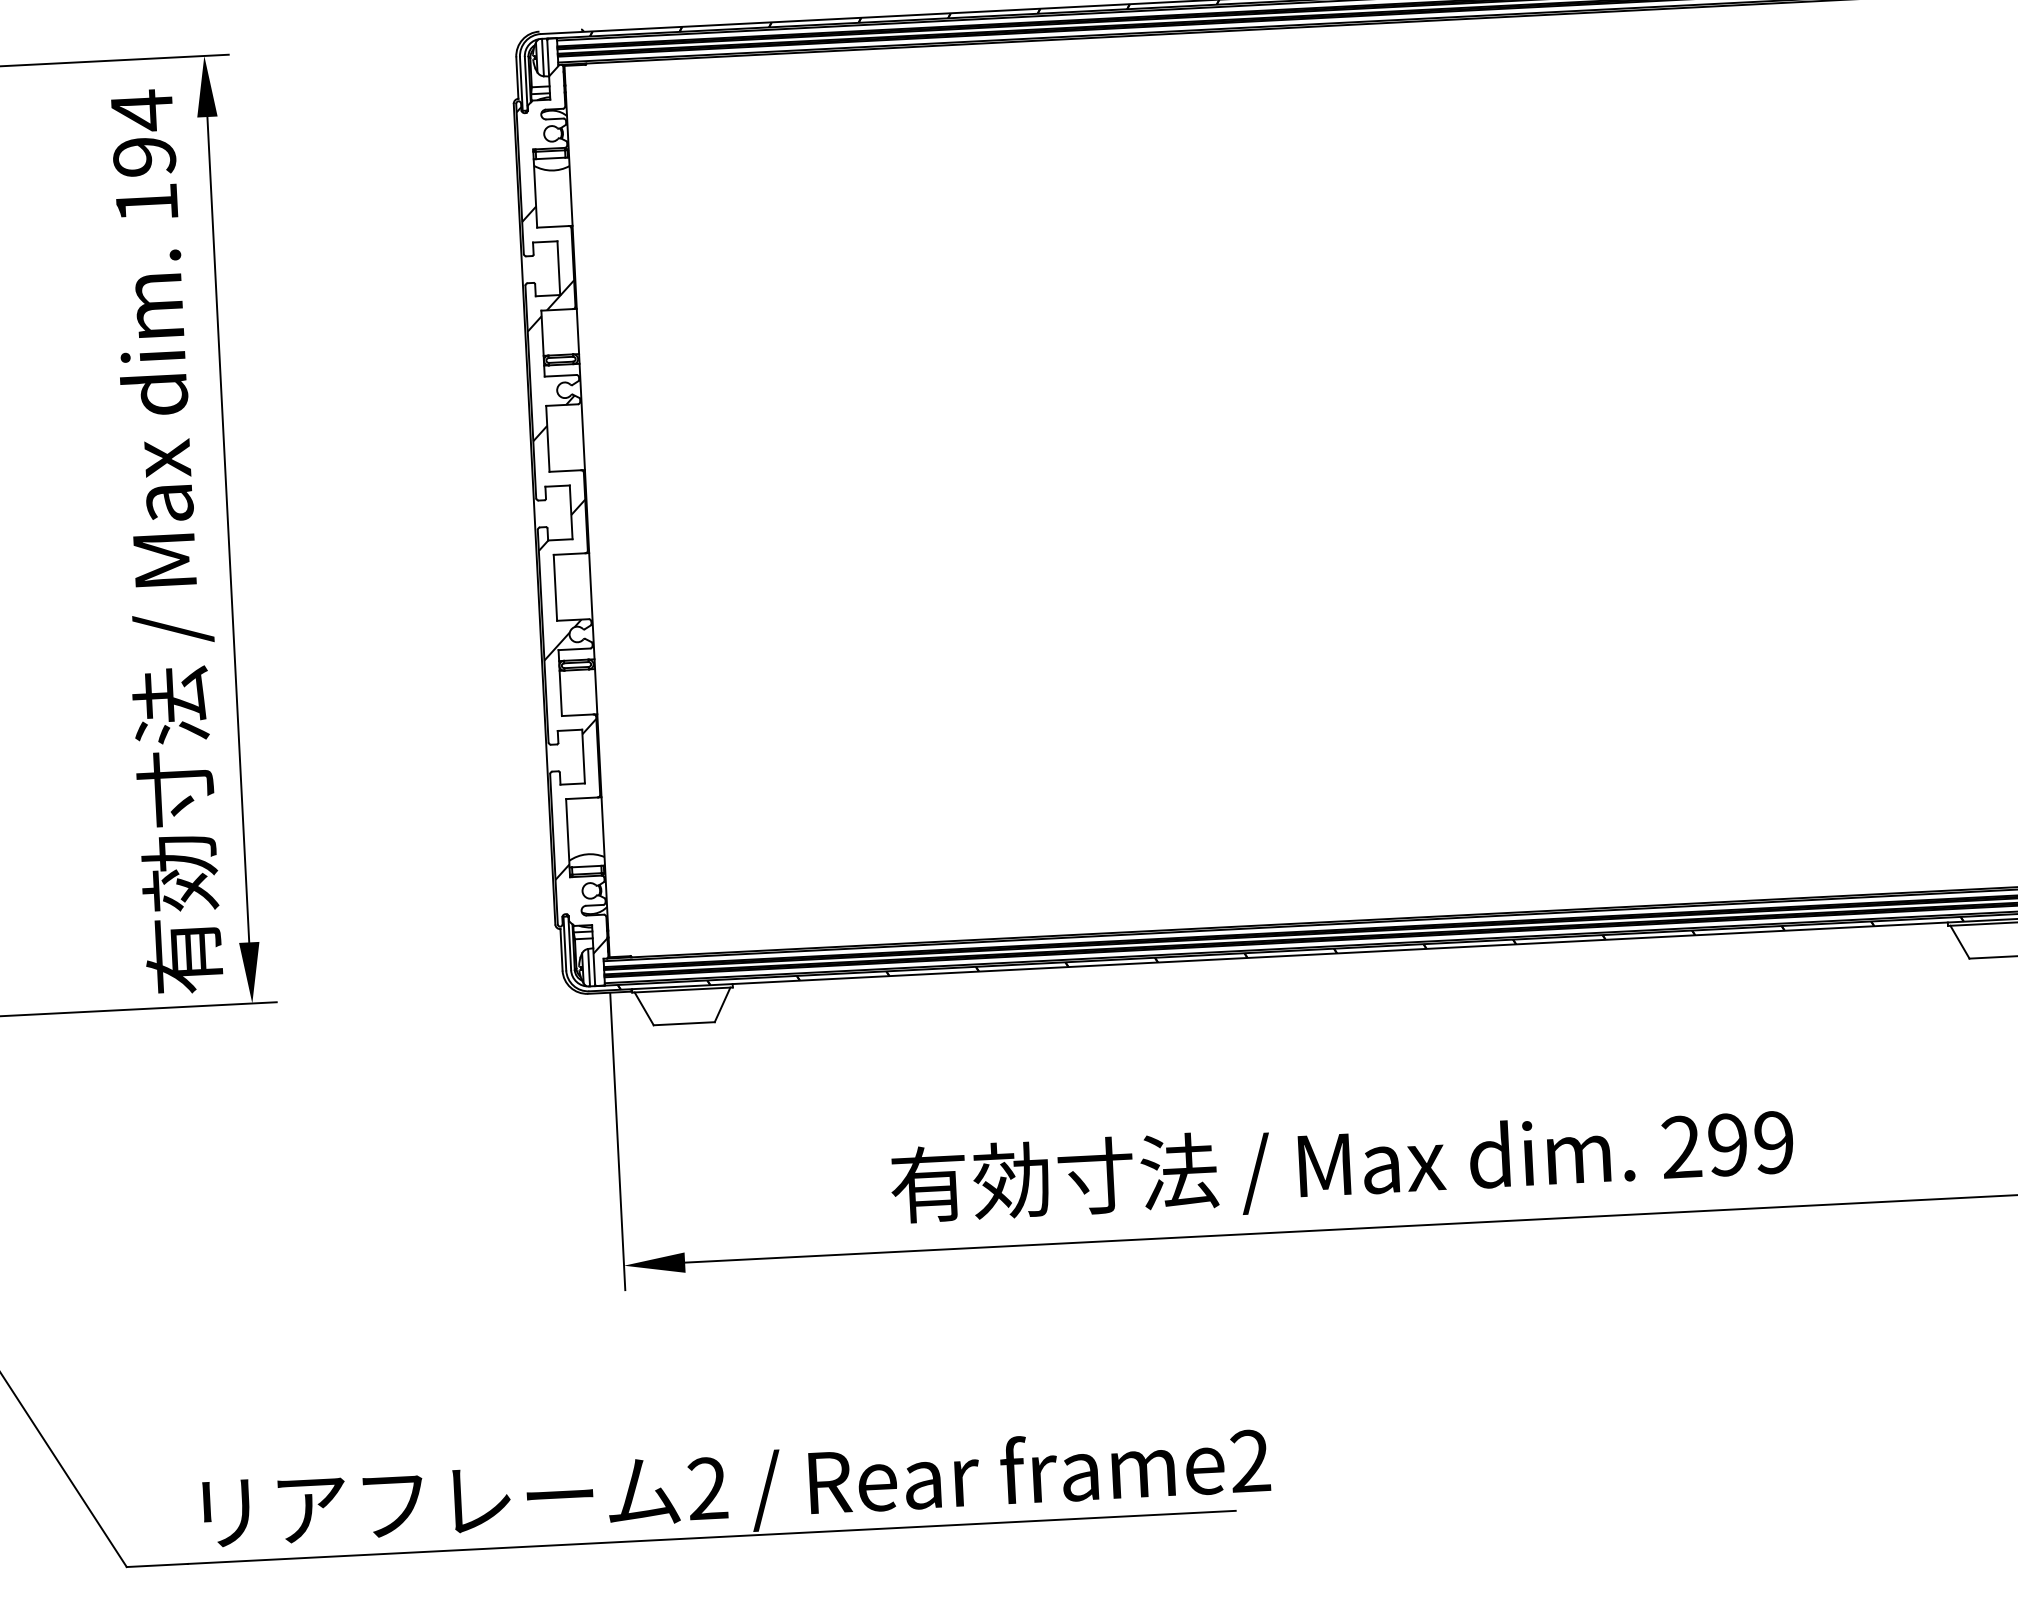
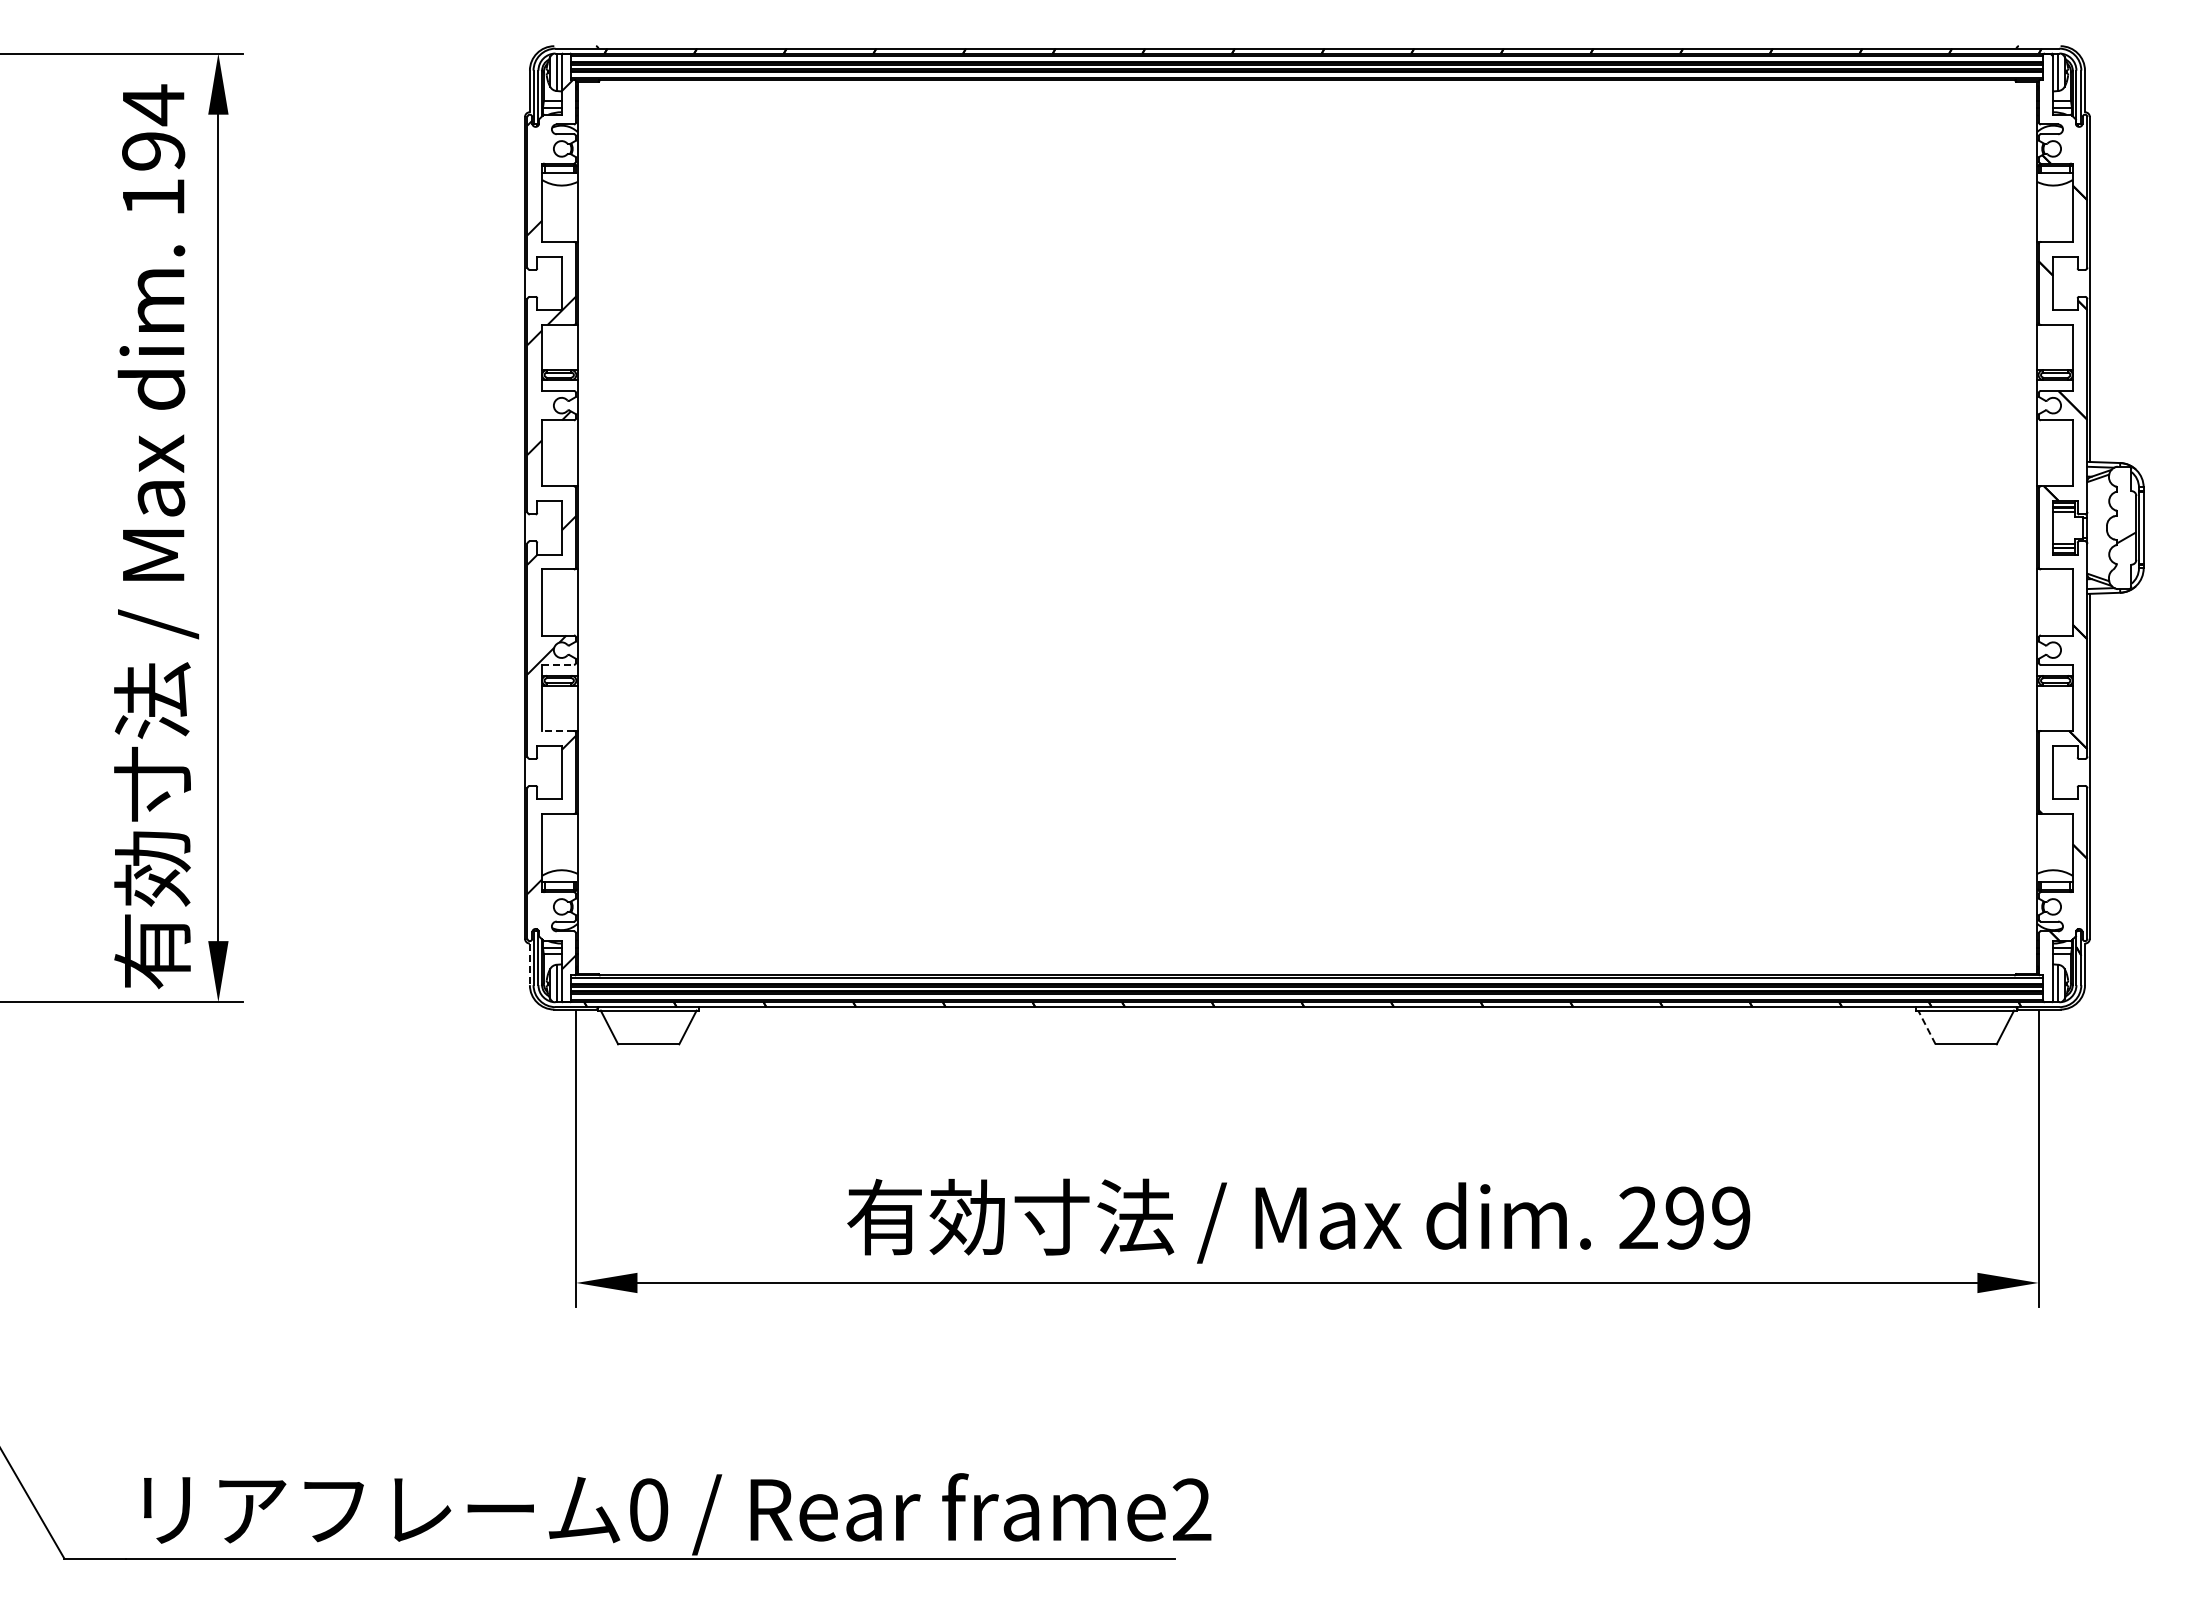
line: (574, 648) -> (558, 664), solid -> dashed
line: (578, 714) -> (558, 730), solid -> dashed
line: (1959, 942) -> (1926, 1027), solid -> dashed
line: (561, 950) -> (529, 964), solid -> dashed
text: (707, 1488) -> (648, 1509), 2 -> 0

